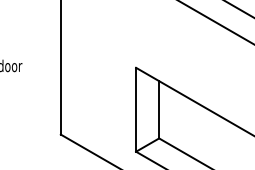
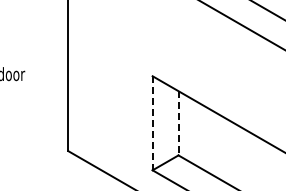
line: (135, 109) -> (152, 123), solid -> dashed
line: (159, 109) -> (178, 123), solid -> dashed

